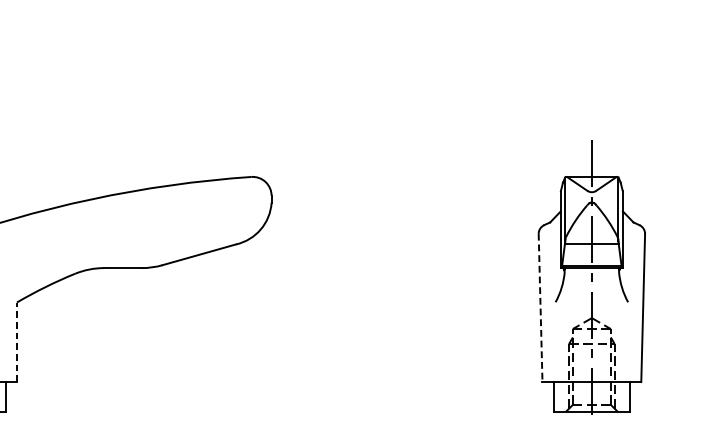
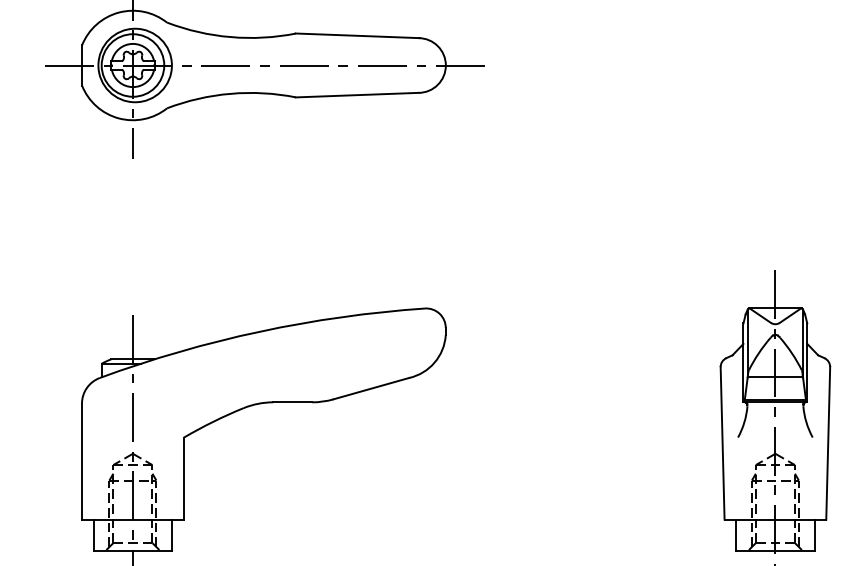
line: (540, 308) -> (722, 443), dashed -> solid
line: (16, 342) -> (183, 478), dashed -> solid

